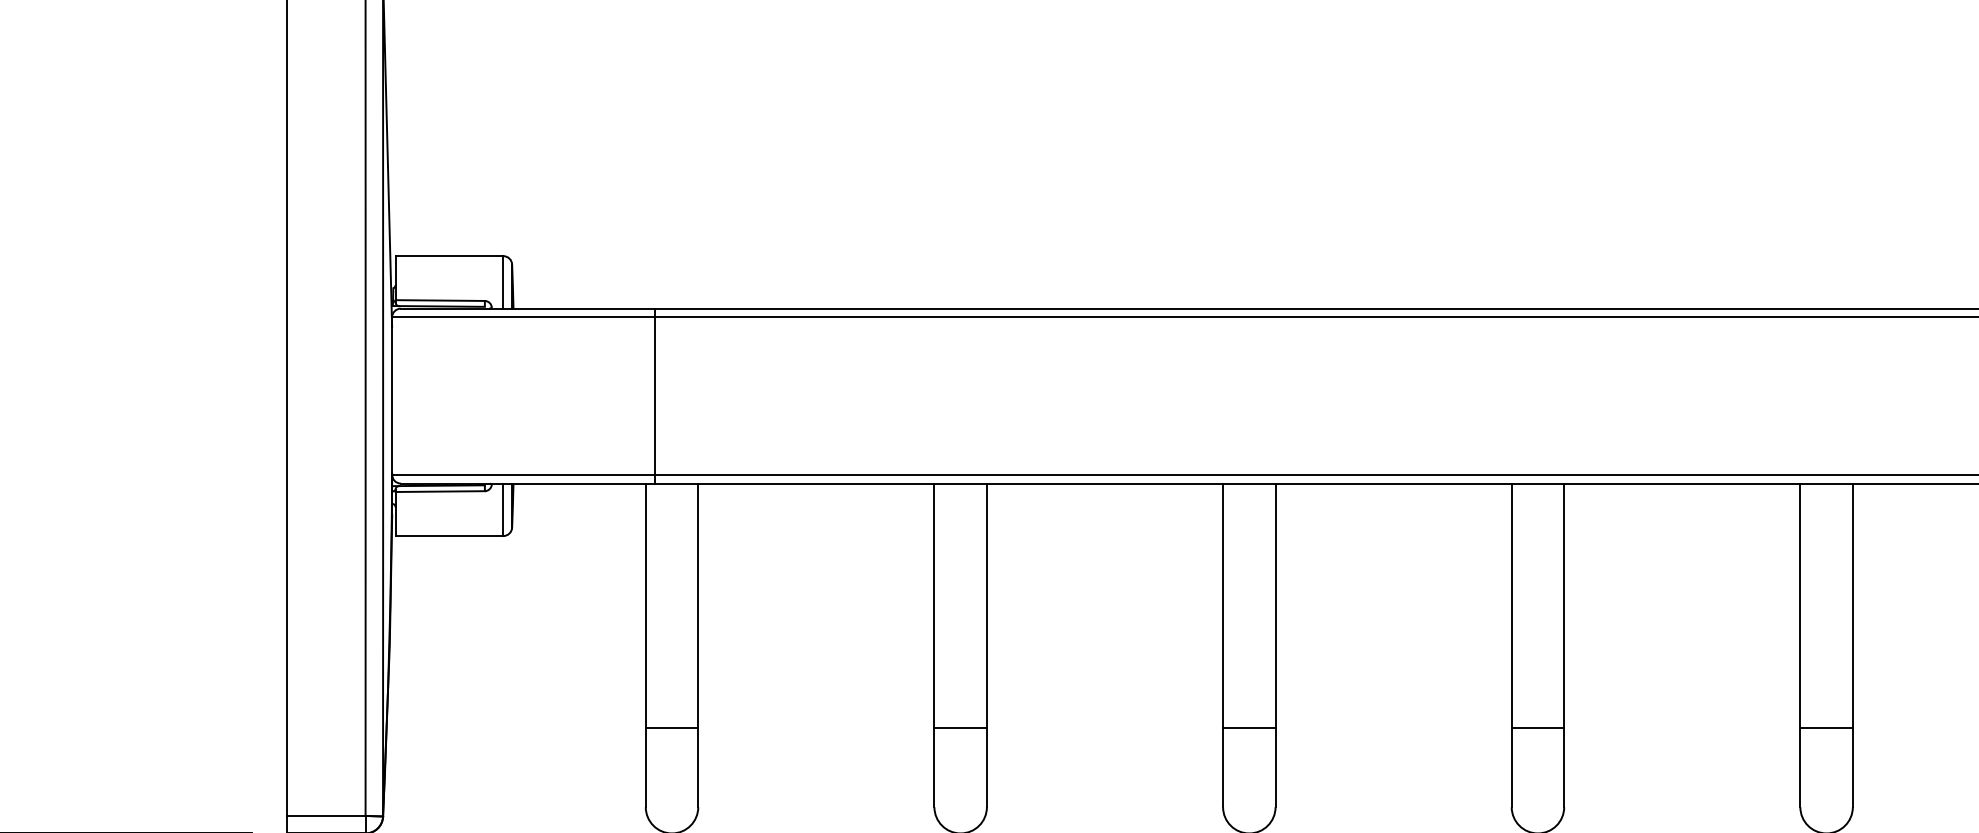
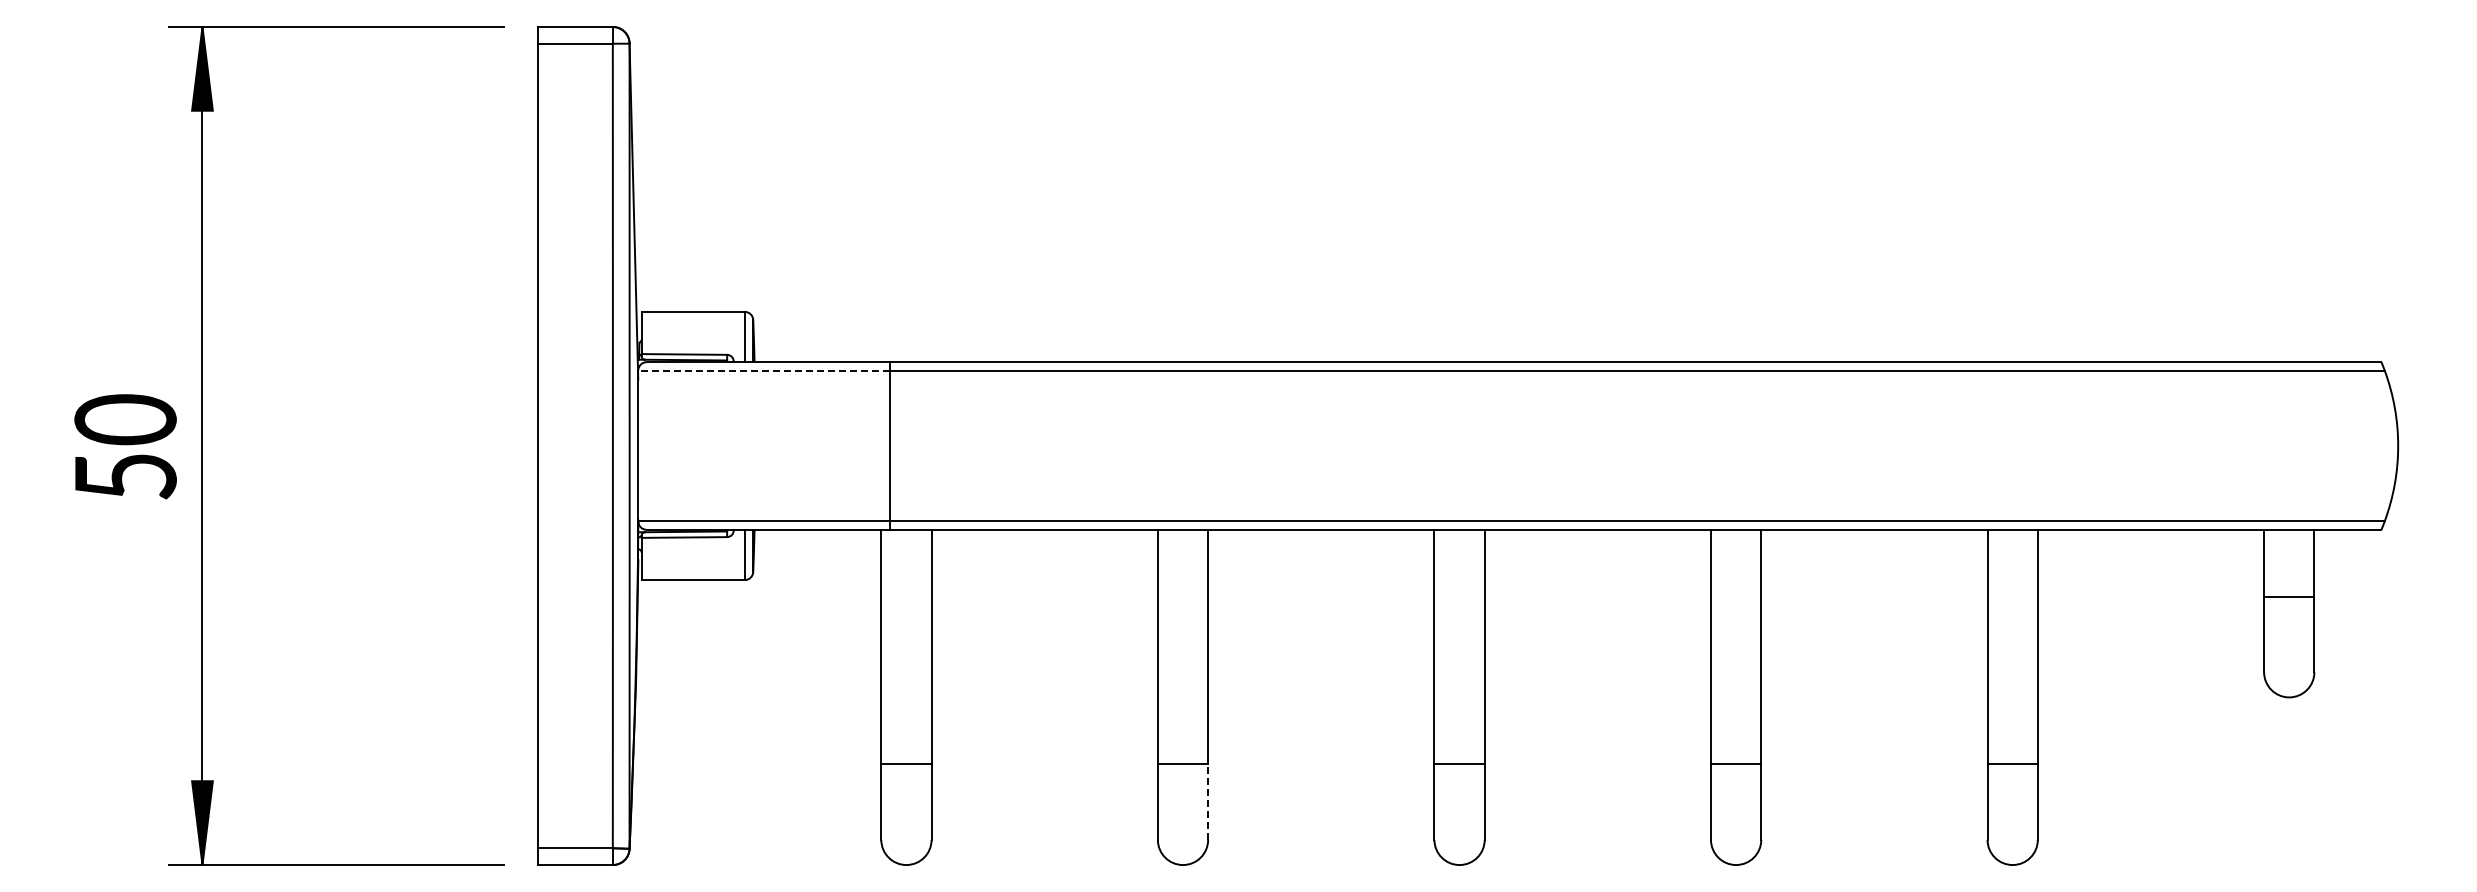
line: (522, 317) -> (763, 370), solid -> dashed
line: (987, 768) -> (1208, 802), solid -> dashed

